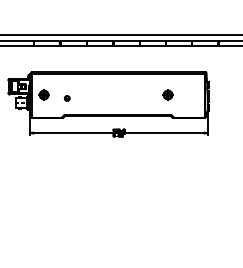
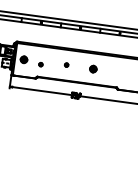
part: (100, 94) -> (66, 65), added
part: (167, 94) -> (92, 68), moved

